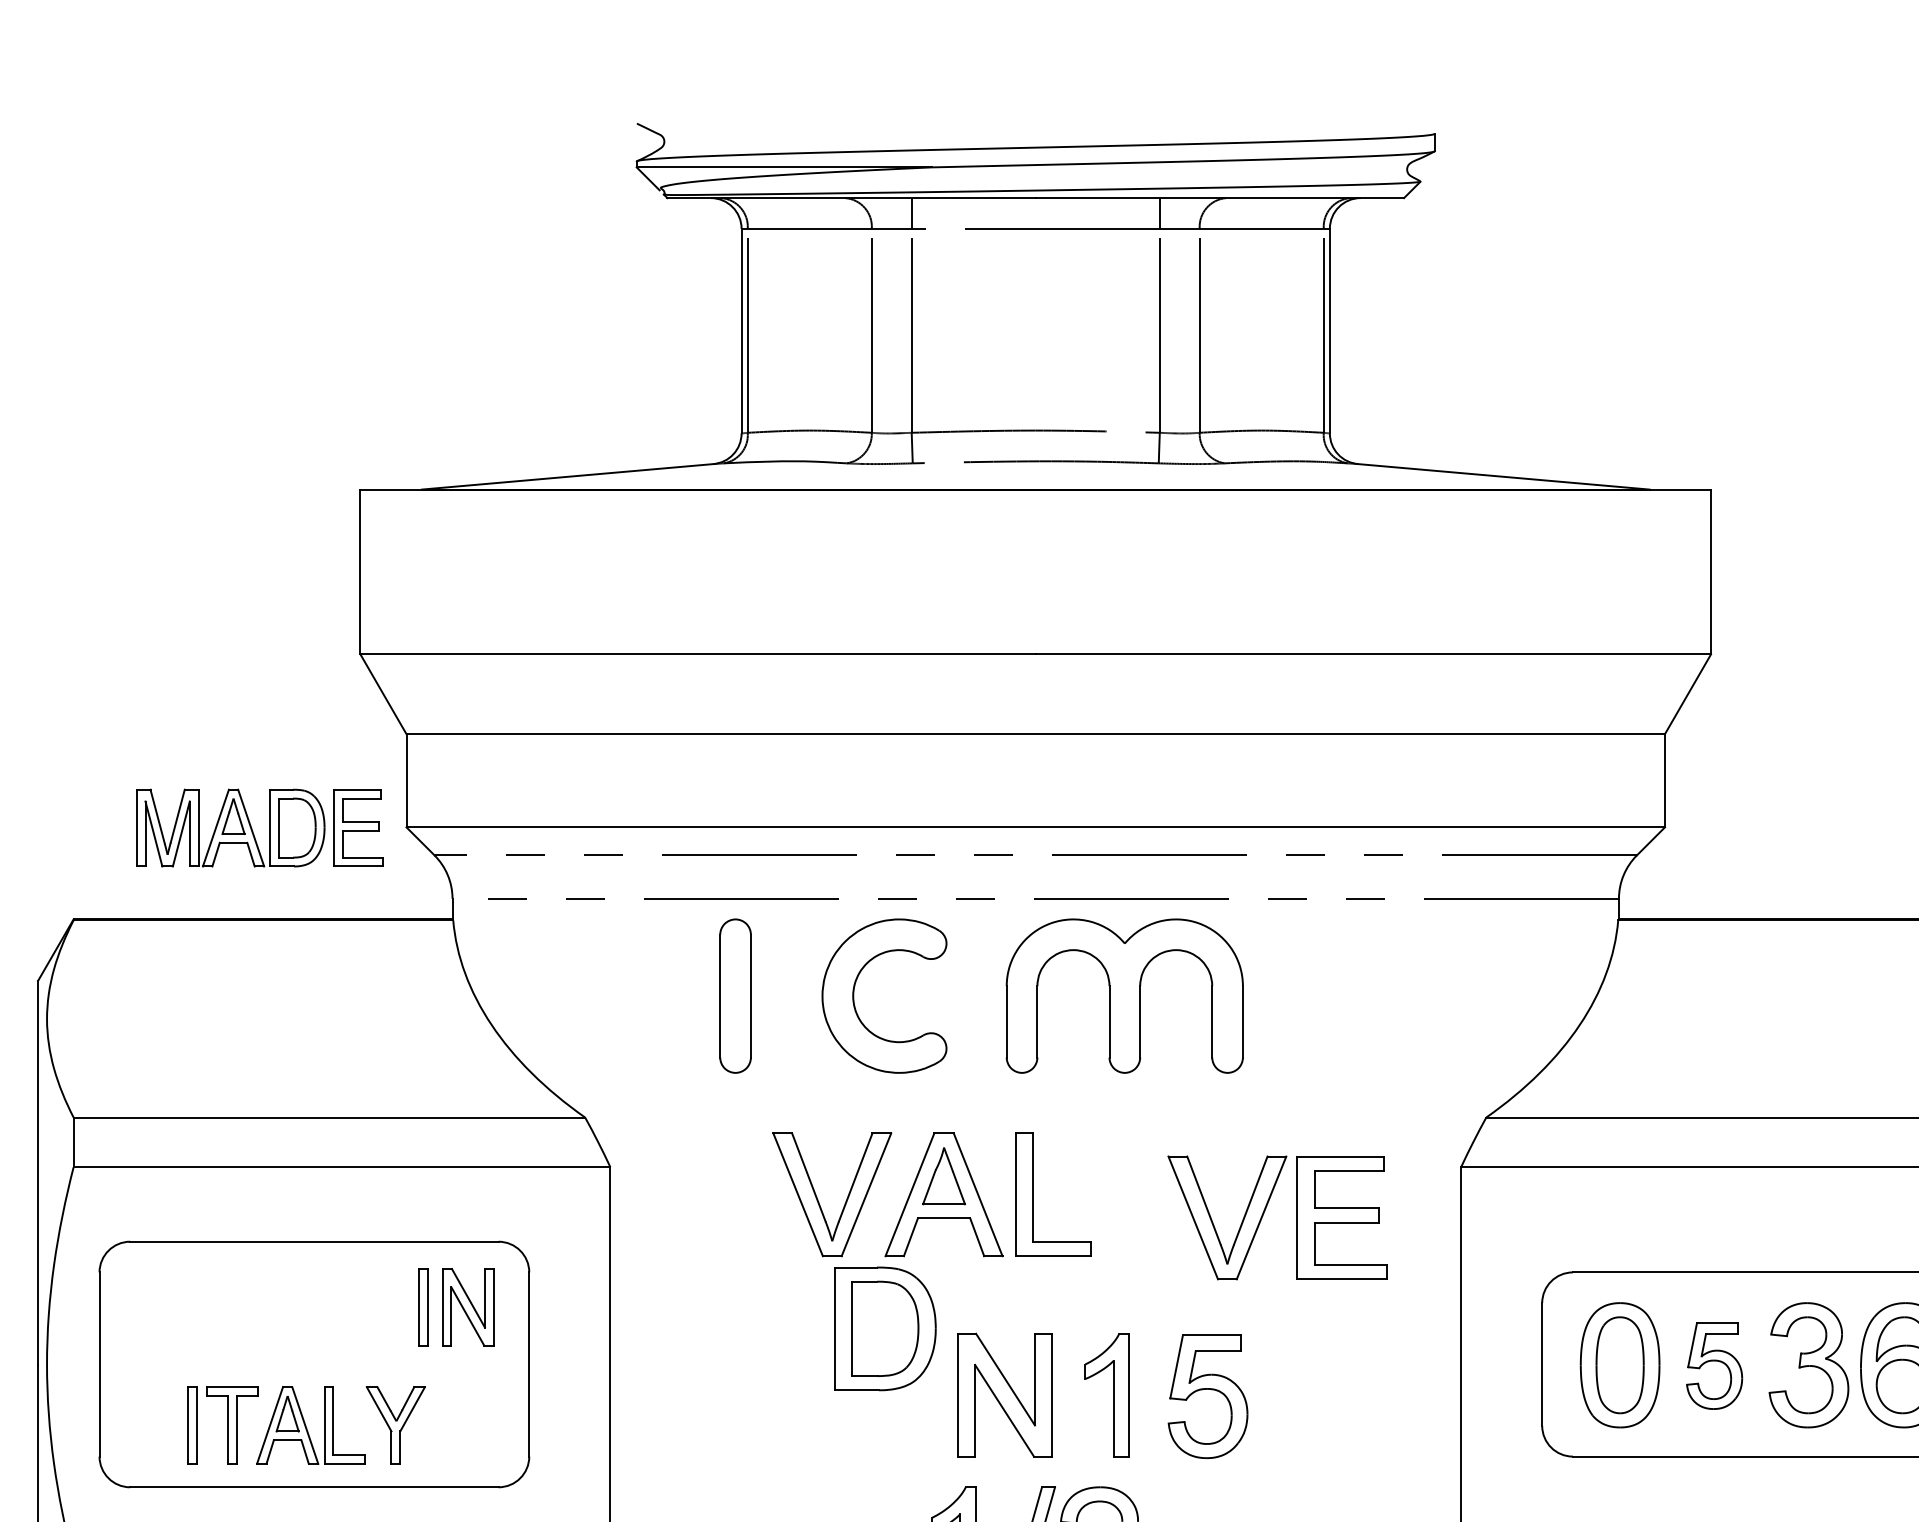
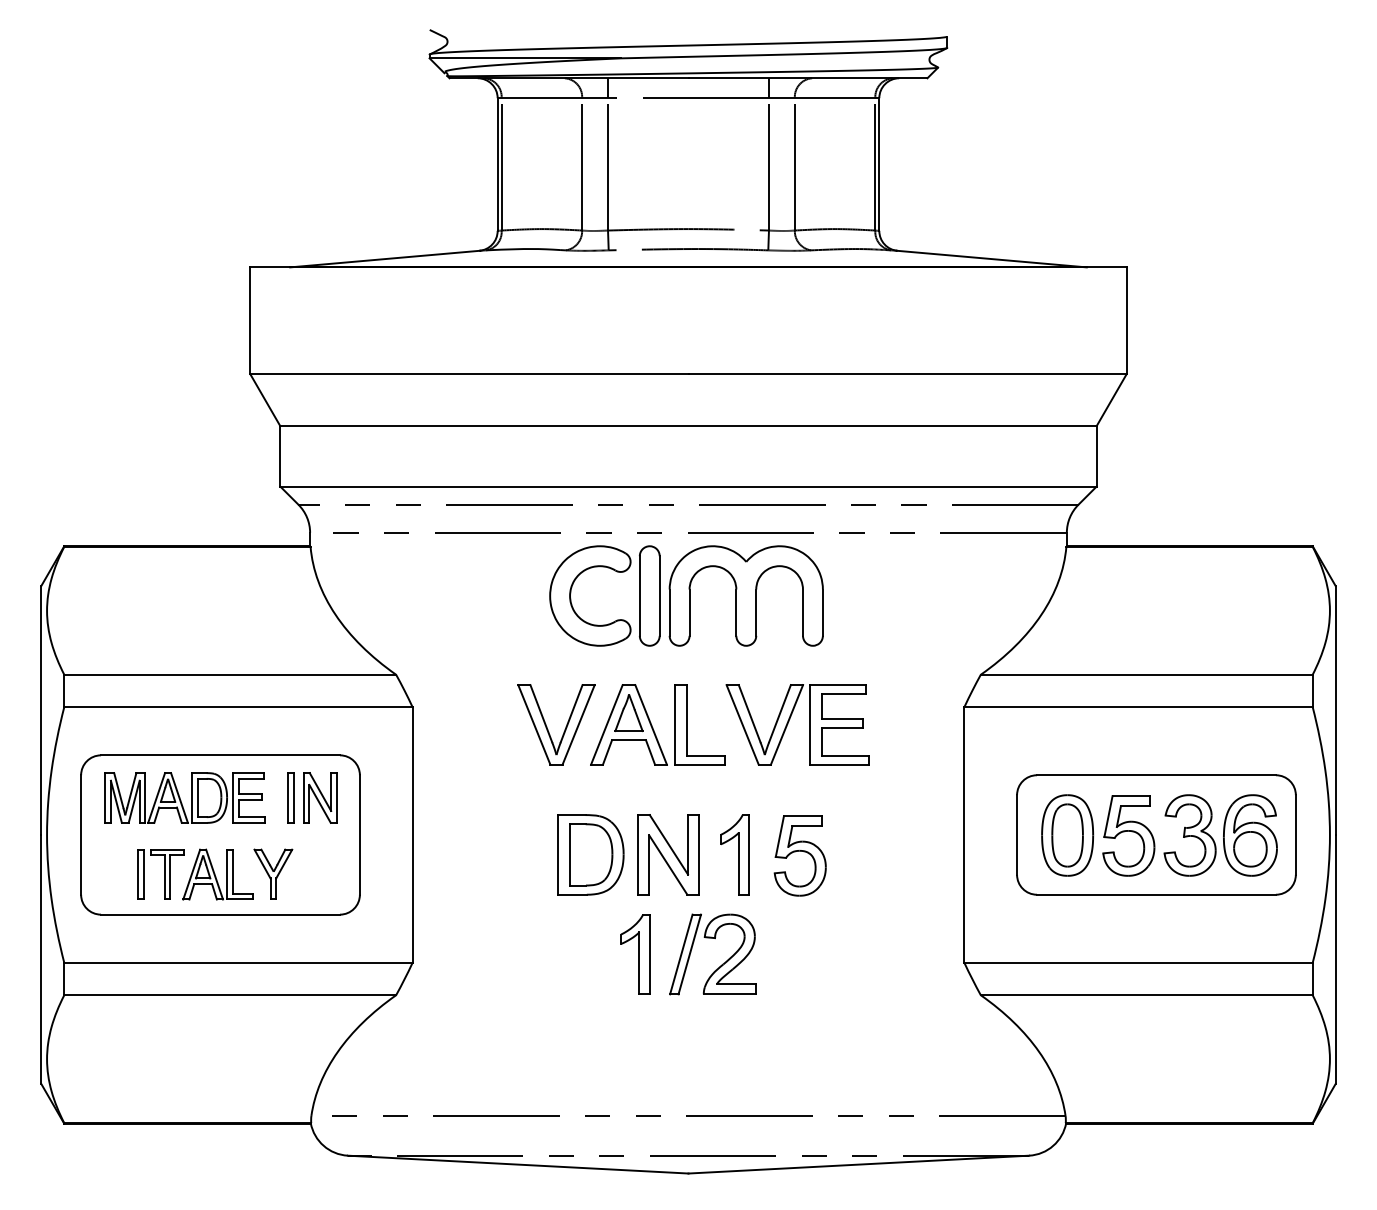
part: (258, 827) -> (184, 797), moved
part: (735, 995) -> (649, 595), moved
part: (1265, 1212) -> (789, 721), moved
part: (884, 1328) -> (590, 854), moved
part: (1713, 1365) -> (1128, 835), size x1.43

